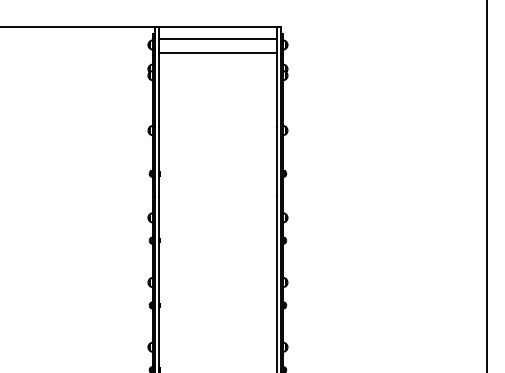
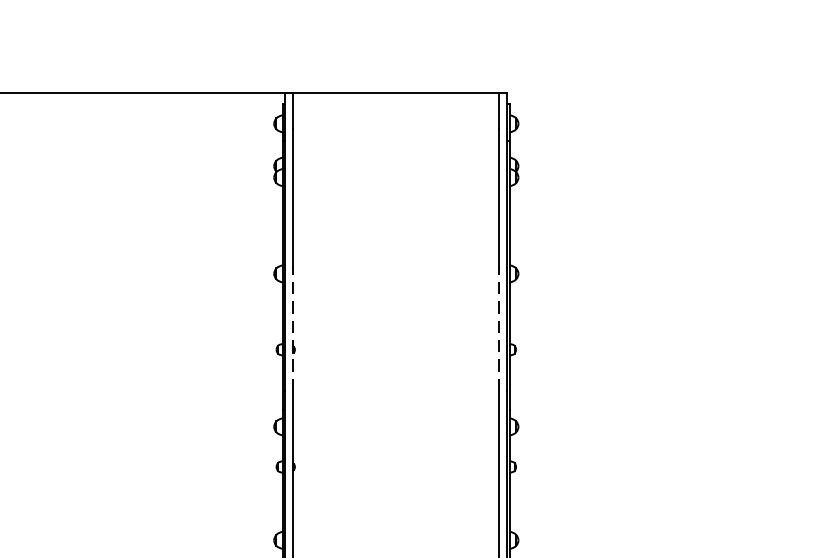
line: (217, 39) -> (395, 114), removed
line: (217, 52) -> (395, 136), removed
line: (159, 161) -> (293, 328), solid -> dashed
line: (276, 161) -> (498, 328), solid -> dashed

